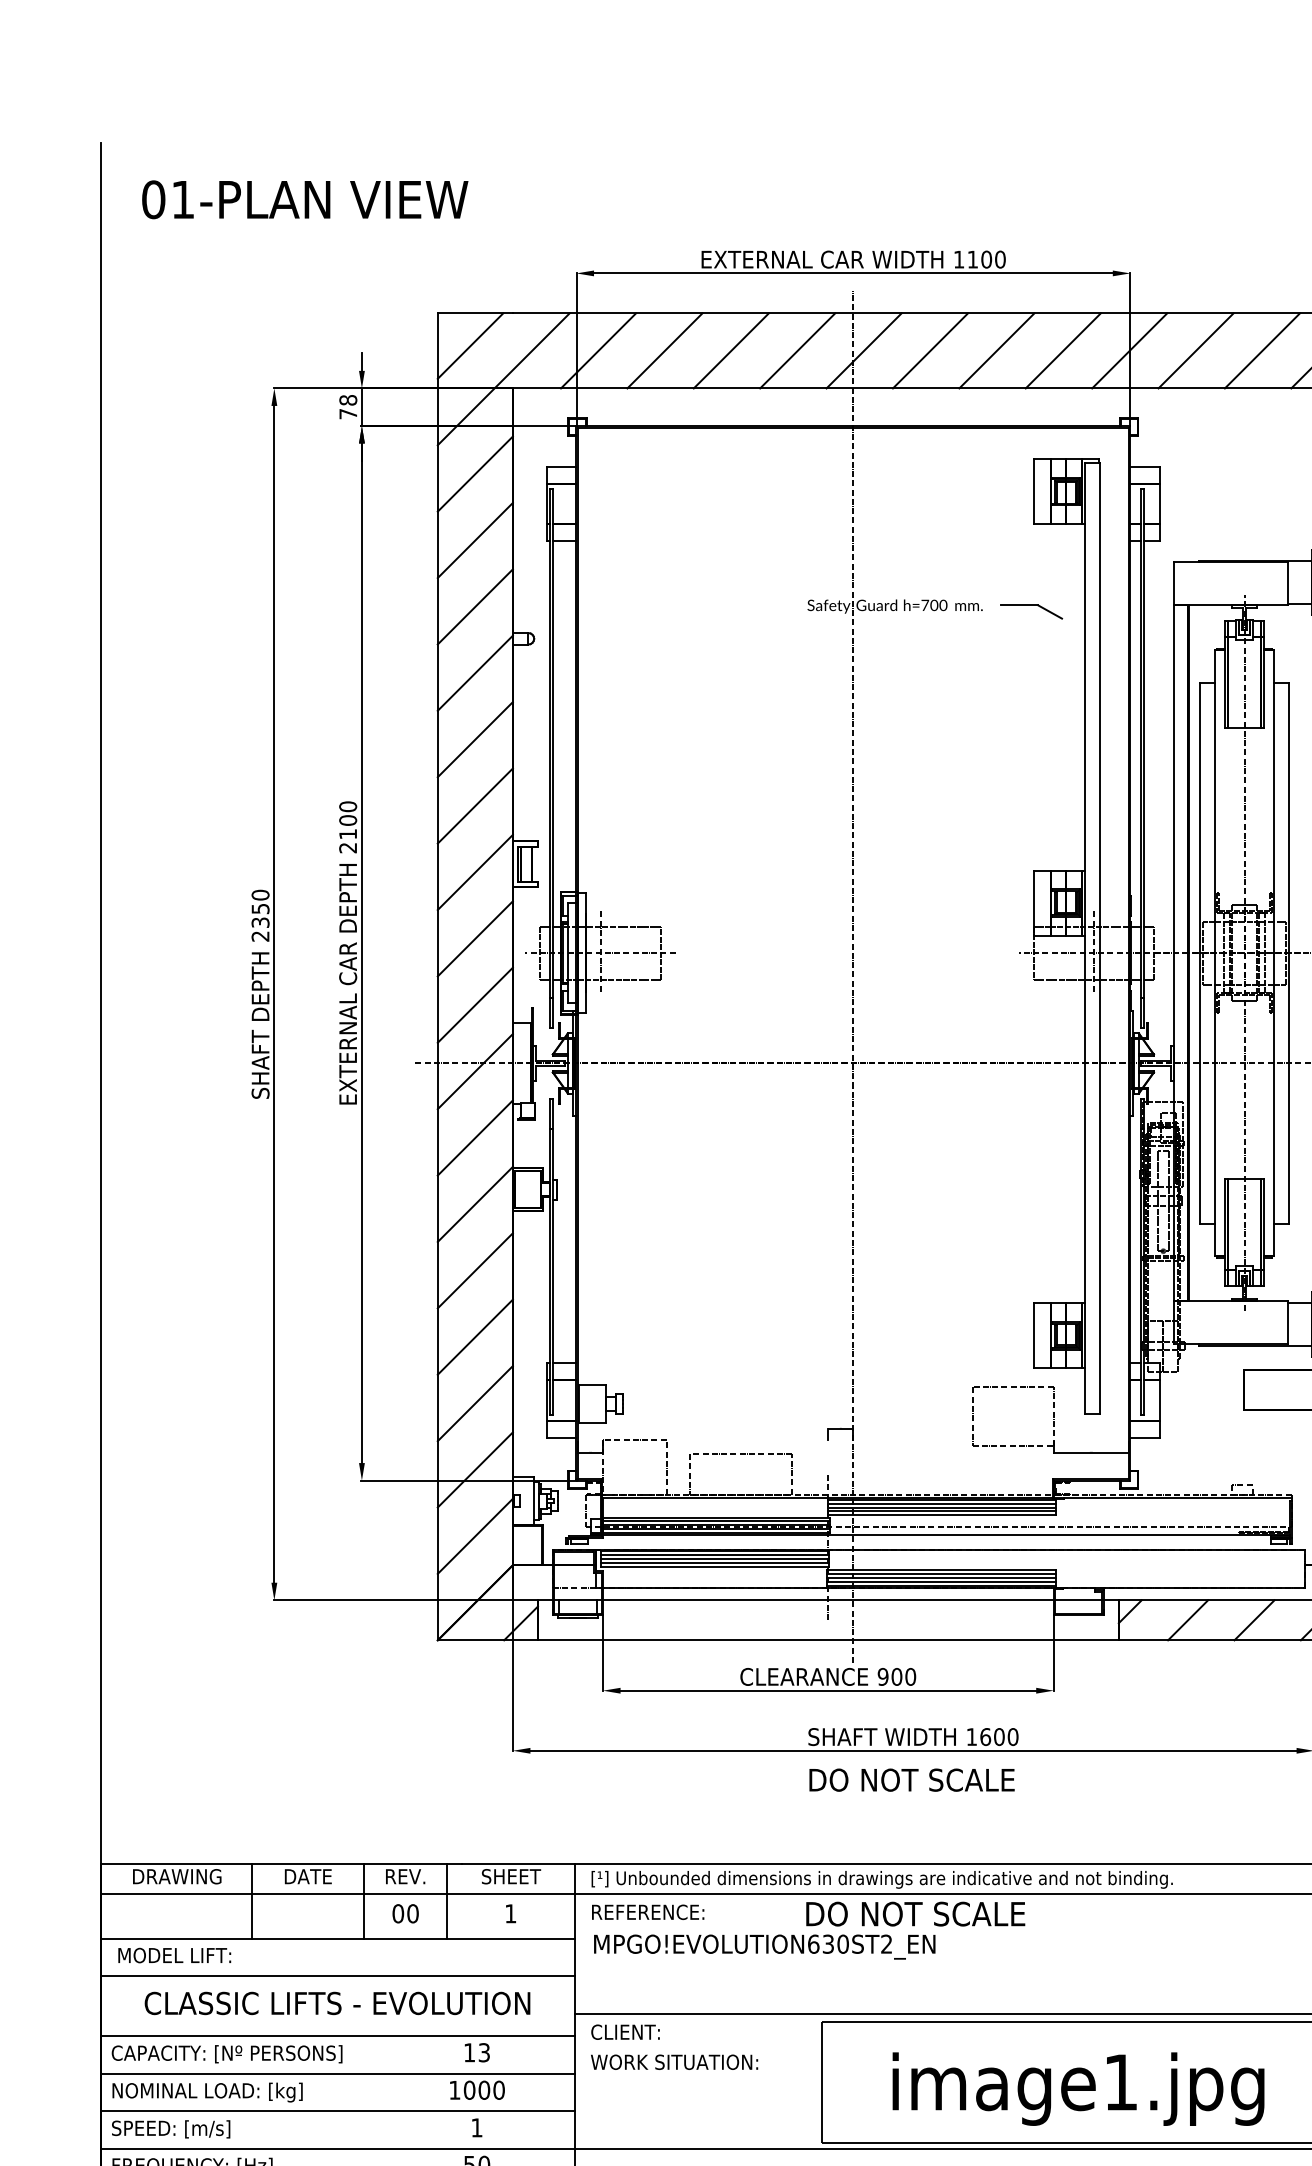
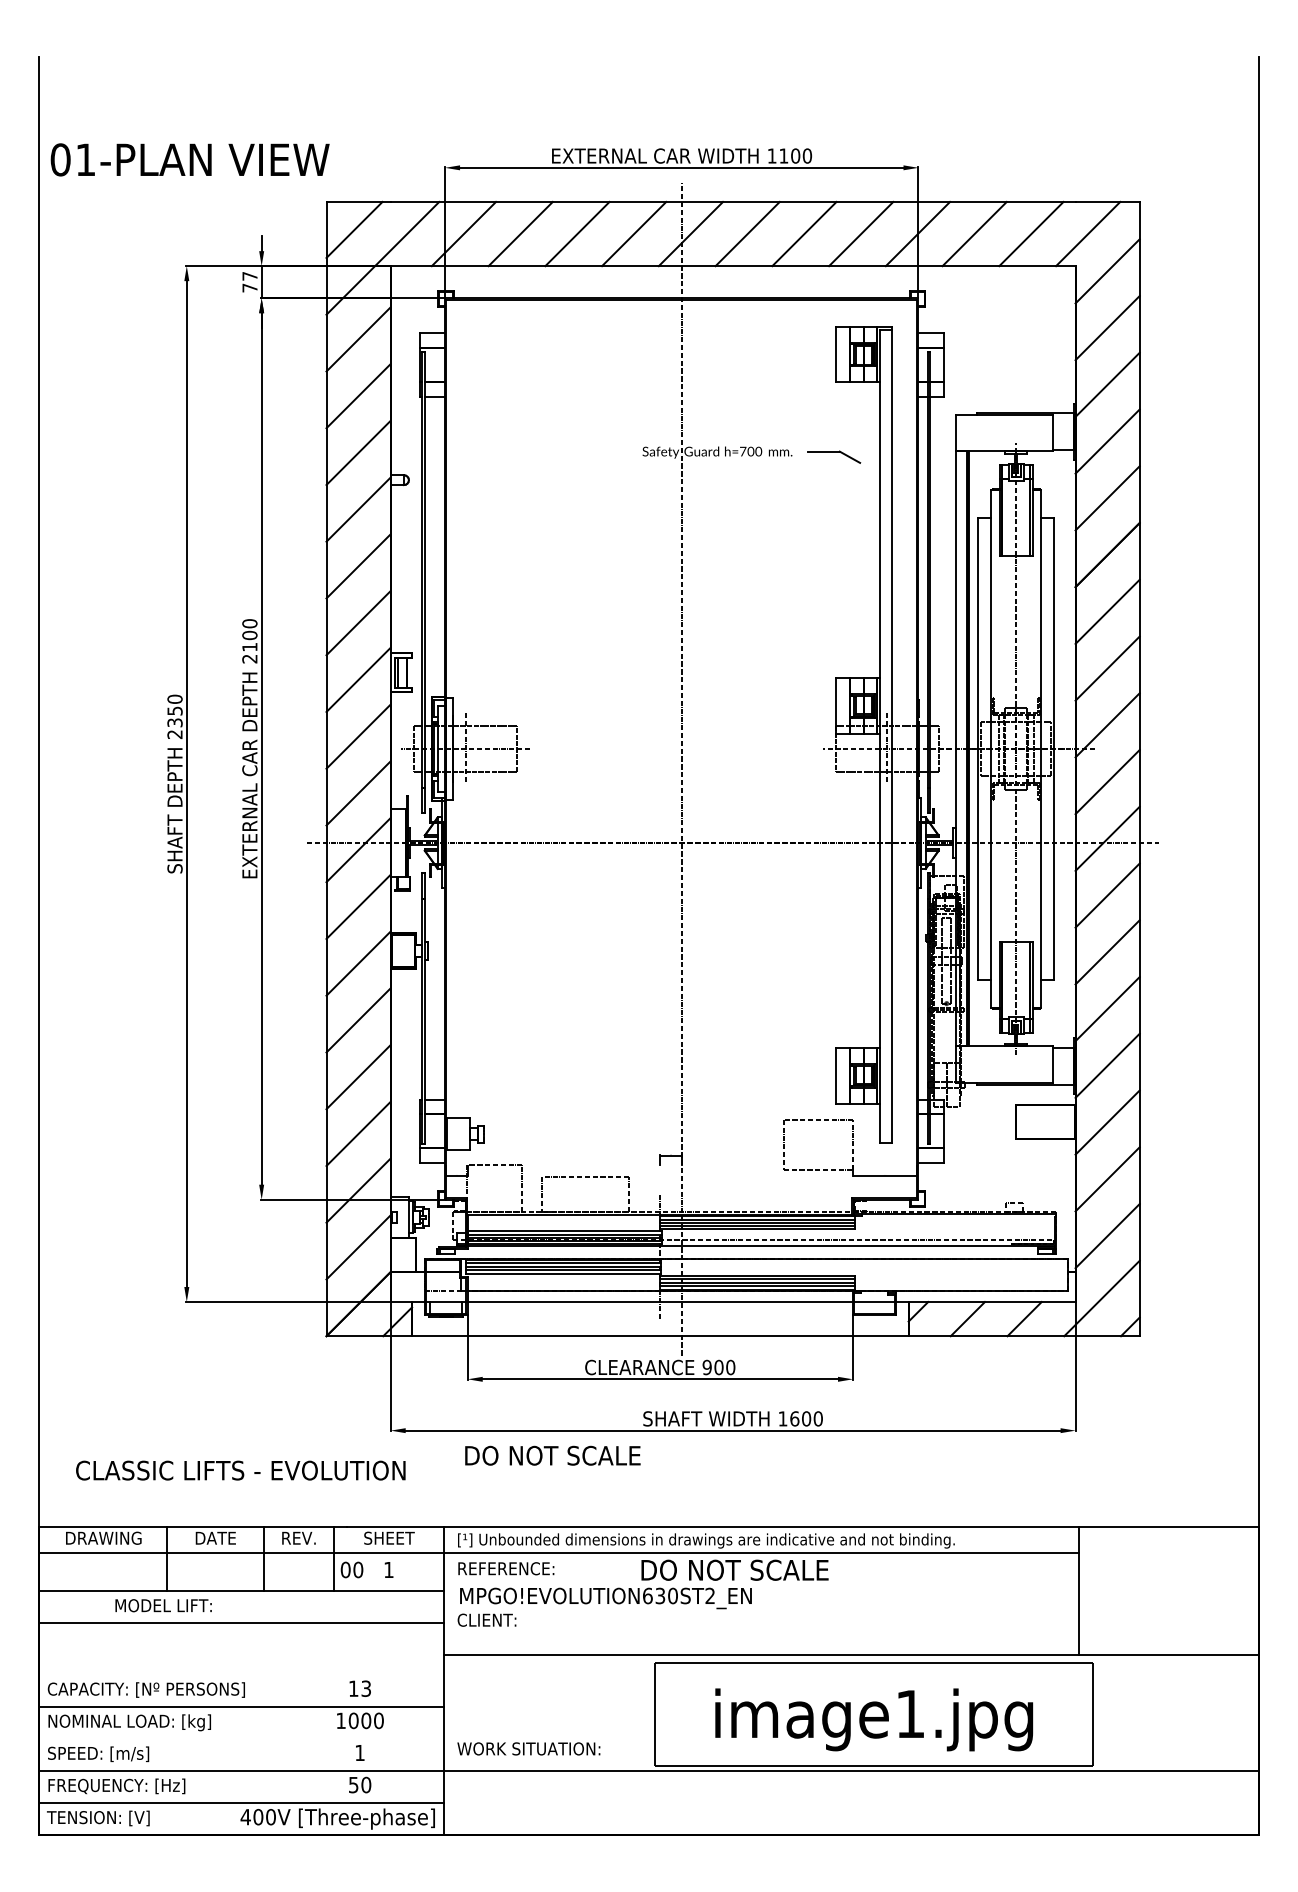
text: (304, 199) -> (189, 159), moved
text: (347, 399) -> (249, 275), 78 -> 77
text: (911, 1779) -> (552, 1455), moved
text: (405, 1913) -> (351, 1569), moved
text: (174, 1955) -> (163, 1605), moved
text: (337, 2003) -> (240, 1470), moved
text: (624, 2031) -> (486, 1619), moved
line: (338, 2036) -> (241, 1674), removed
text: (674, 2061) -> (528, 1748), moved
line: (338, 2110) -> (241, 1738), removed

